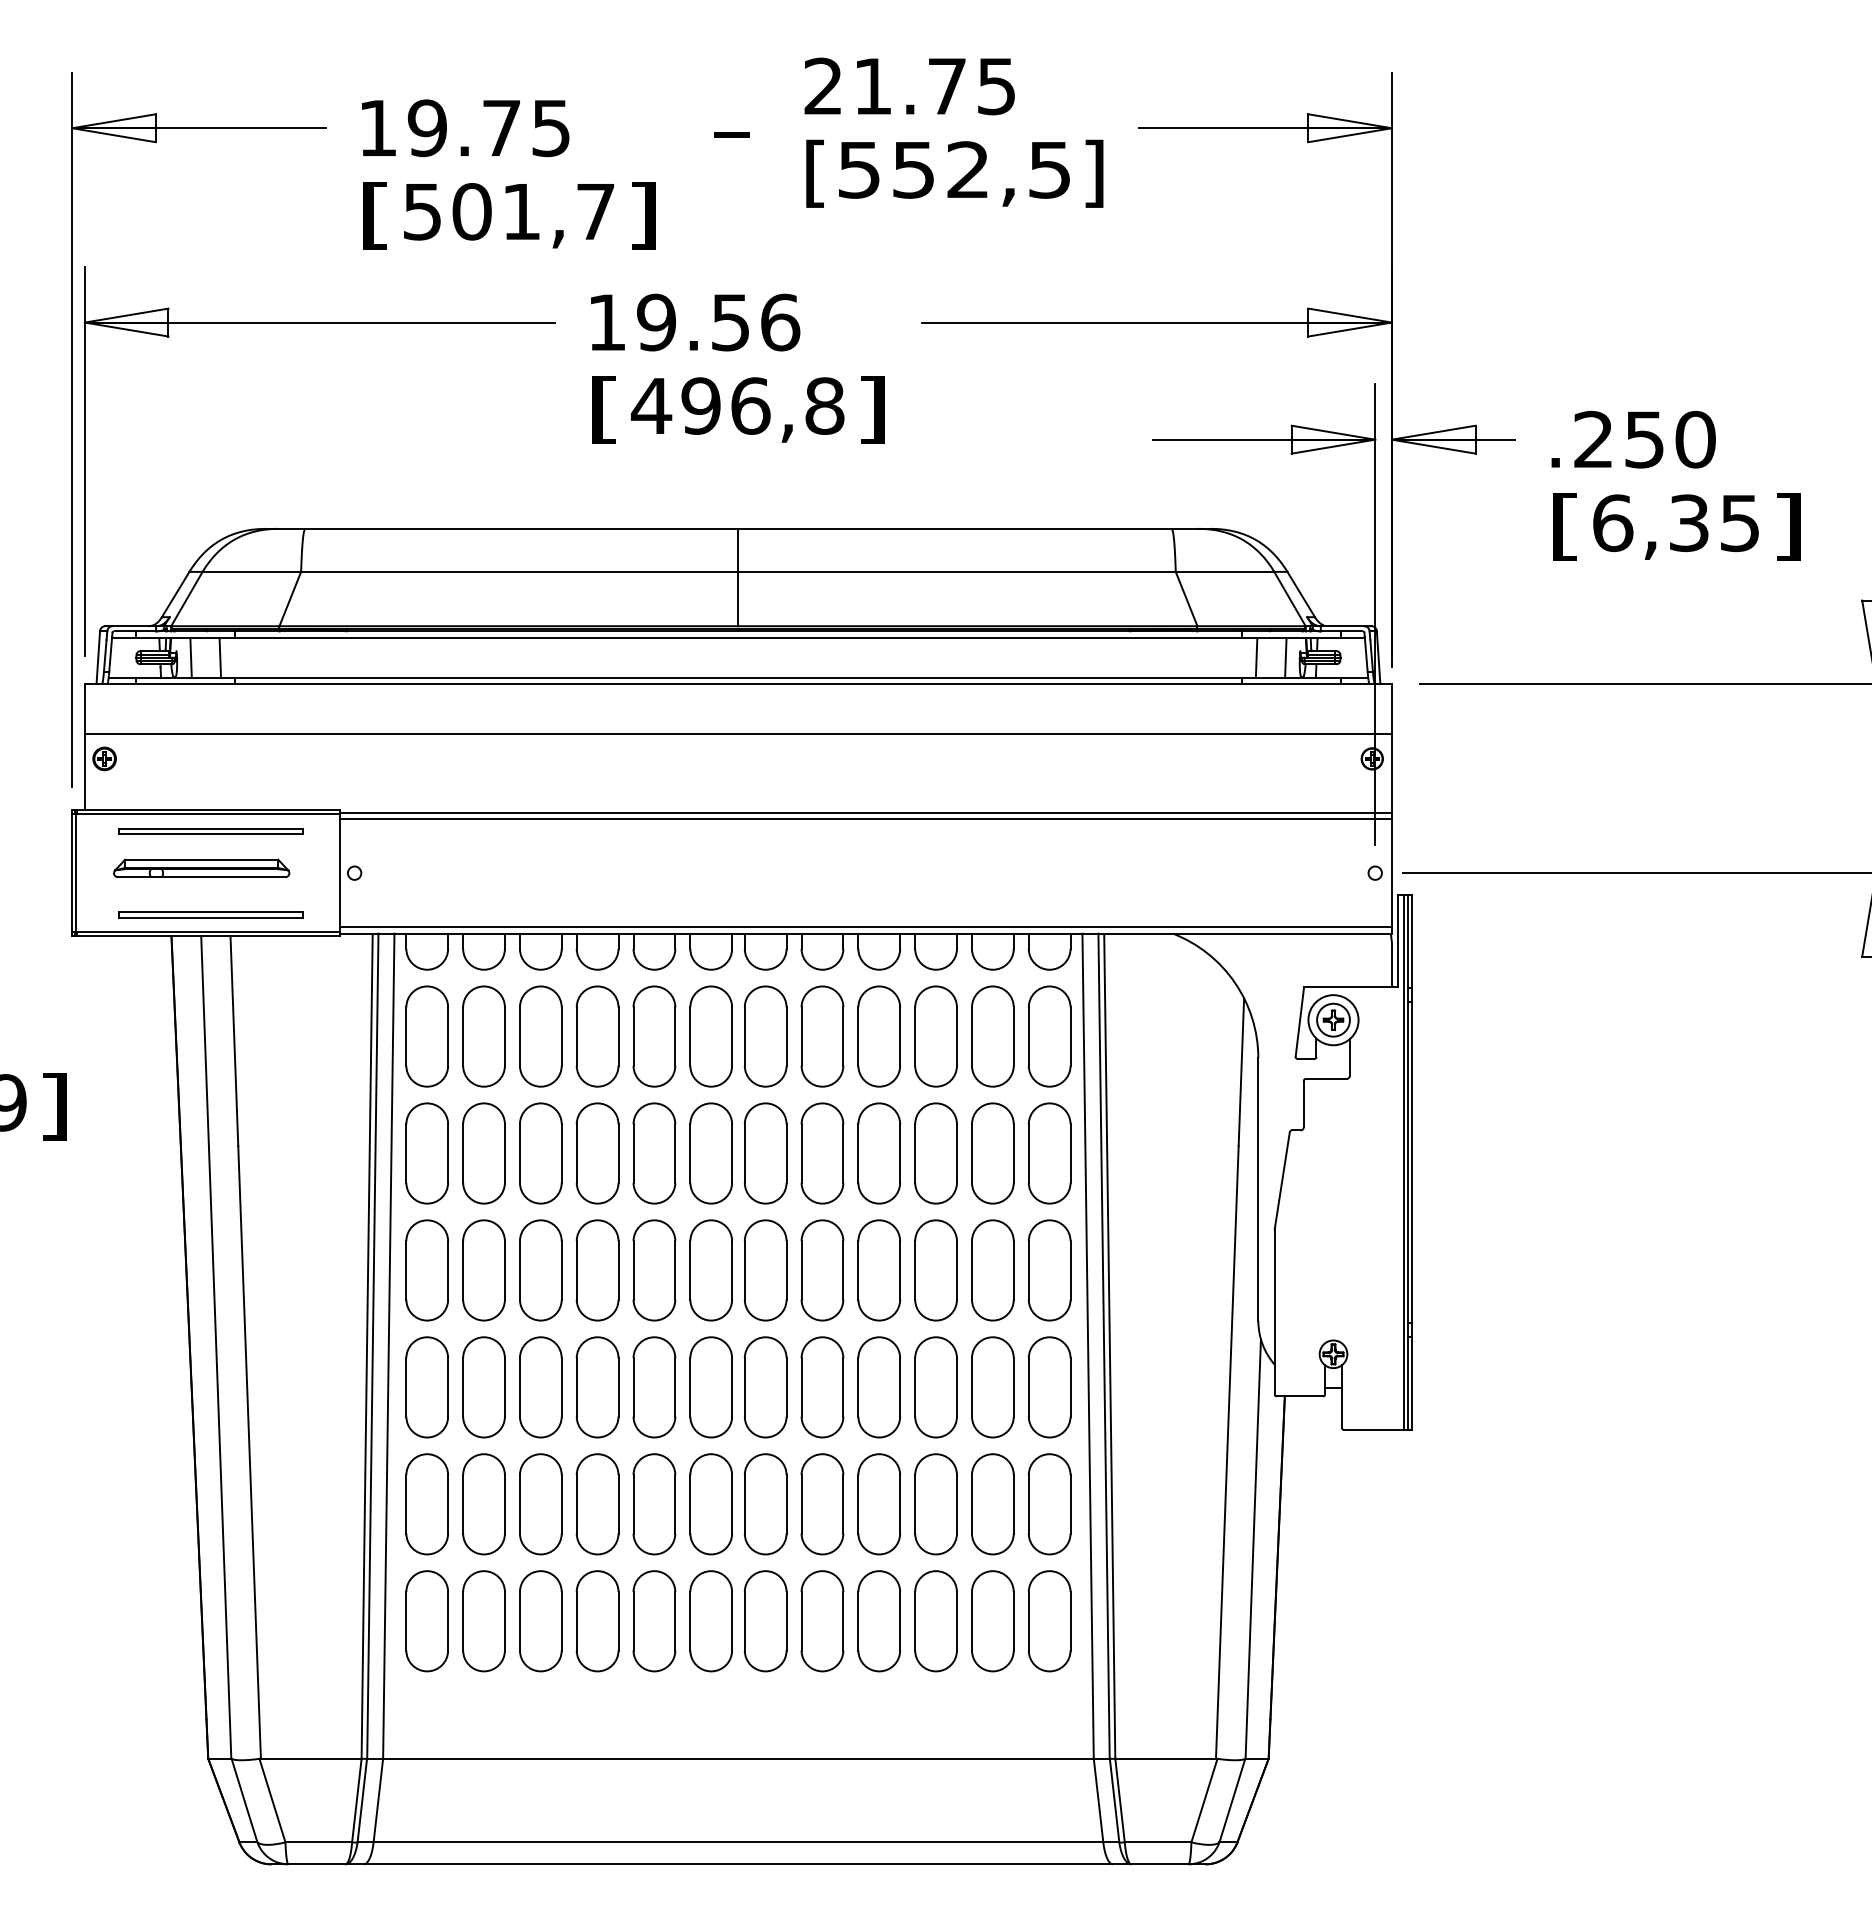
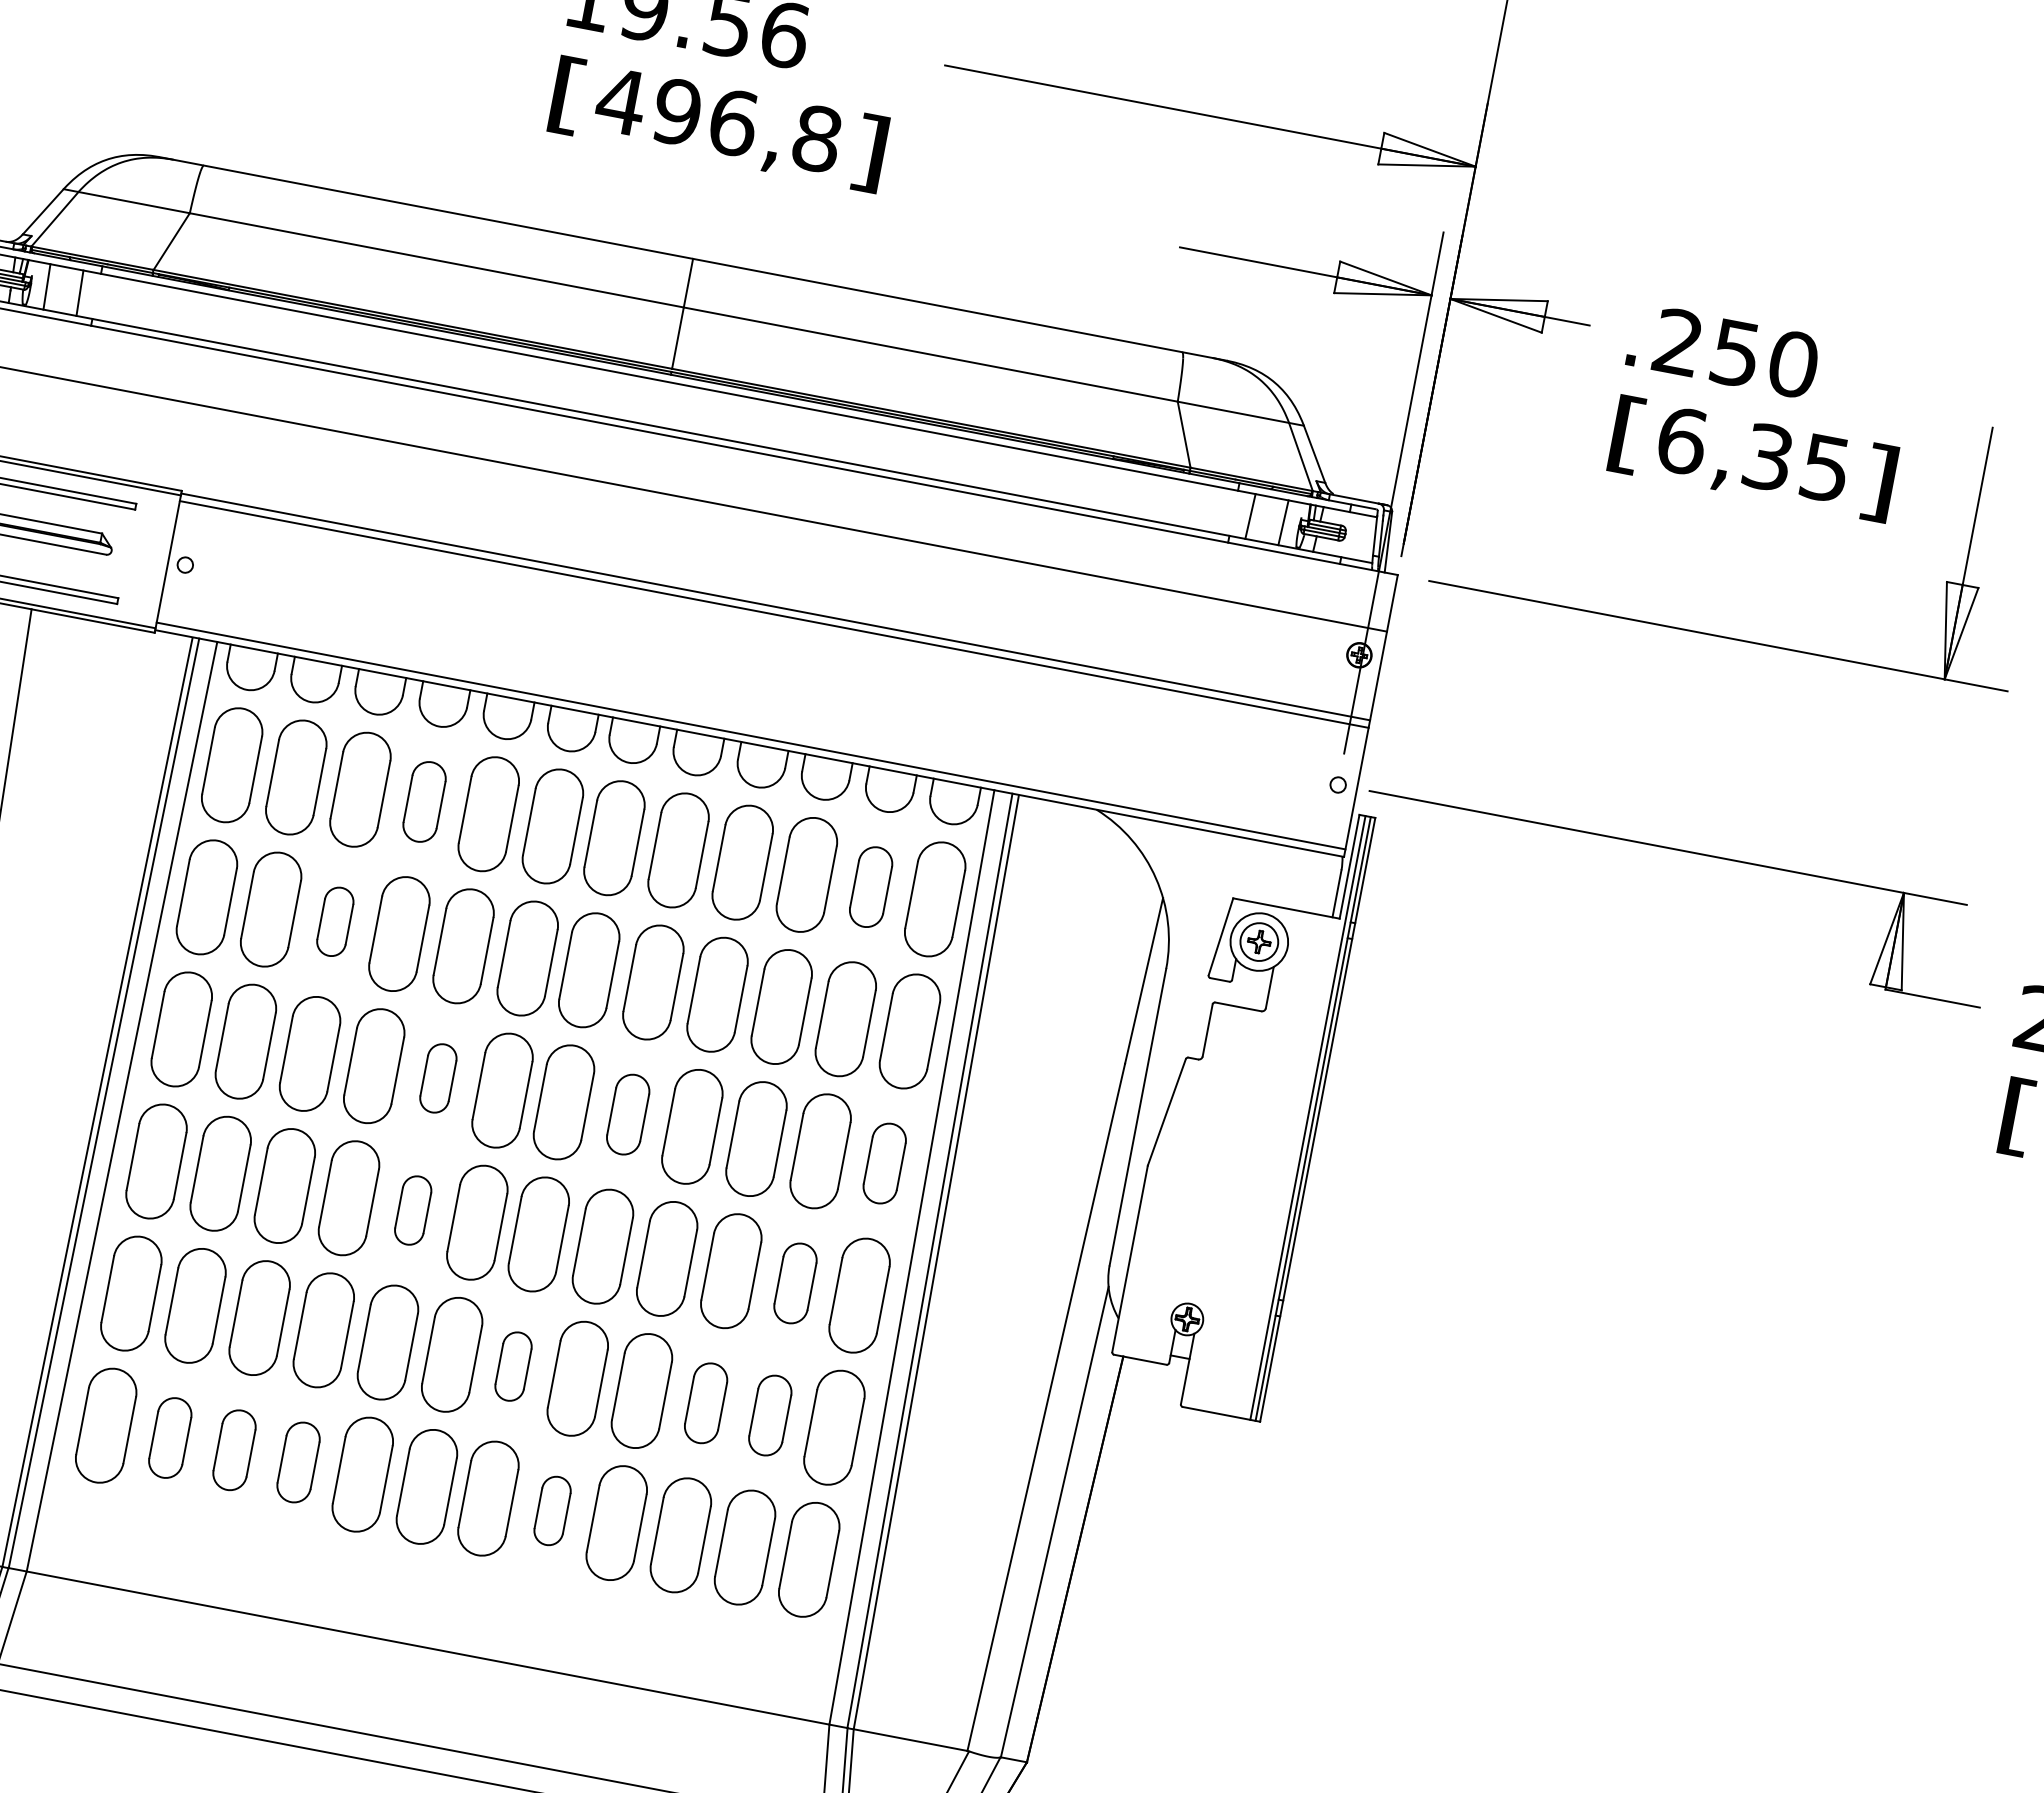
part: (597, 1036) -> (424, 801), size x0.7
part: (992, 1036) -> (870, 887), size x0.7
part: (540, 1153) -> (334, 921), size x0.6
part: (654, 1270) -> (438, 1078), size x0.6
part: (822, 1270) -> (628, 1114), size x0.7
part: (1049, 1270) -> (884, 1163), size x0.7
part: (654, 1387) -> (413, 1210), size x0.6
part: (992, 1387) -> (795, 1283), size x0.7
part: (765, 1504) -> (513, 1366), size x0.6
part: (935, 1504) -> (705, 1403), size x0.7
part: (992, 1504) -> (769, 1415), size x0.7
part: (483, 1621) -> (169, 1438), size x0.7
part: (540, 1621) -> (234, 1450), size x0.7
part: (597, 1621) -> (298, 1462), size x0.7
part: (822, 1621) -> (552, 1511), size x0.6

